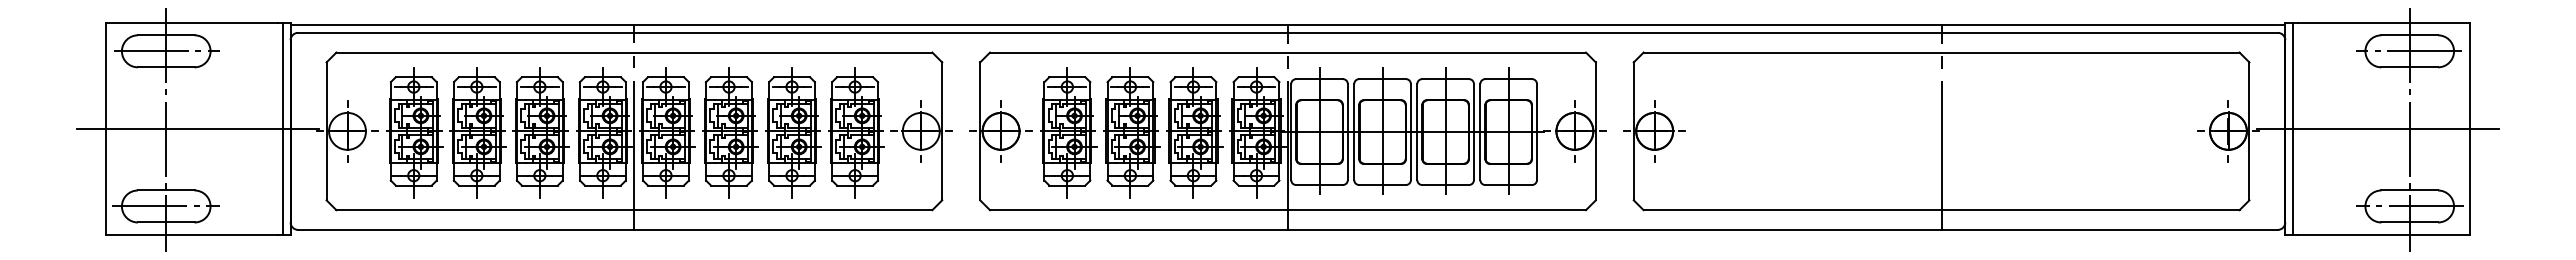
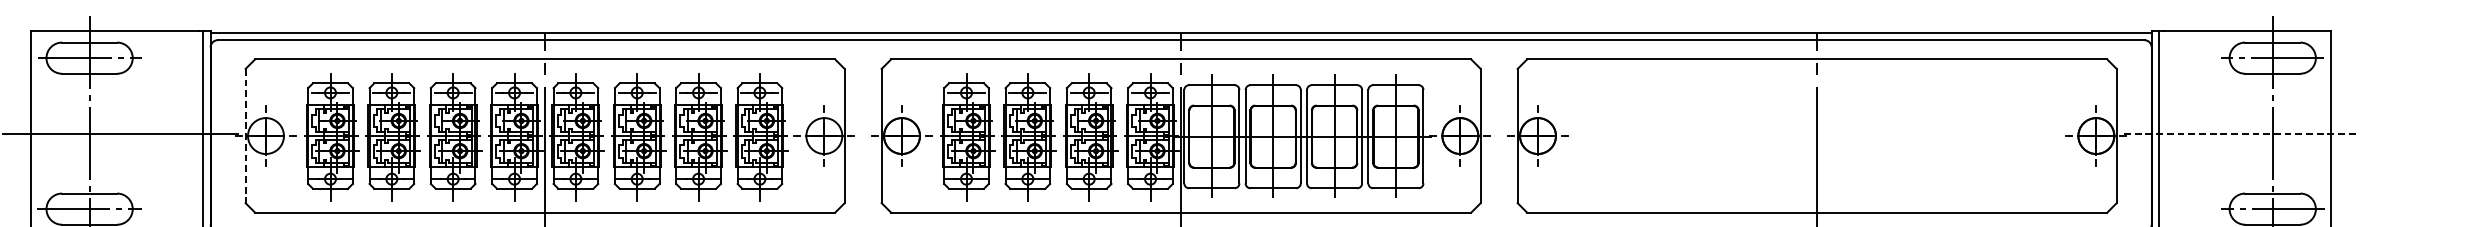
line: (2377, 128) -> (2241, 133), solid -> dashed
line: (326, 131) -> (245, 136), solid -> dashed

